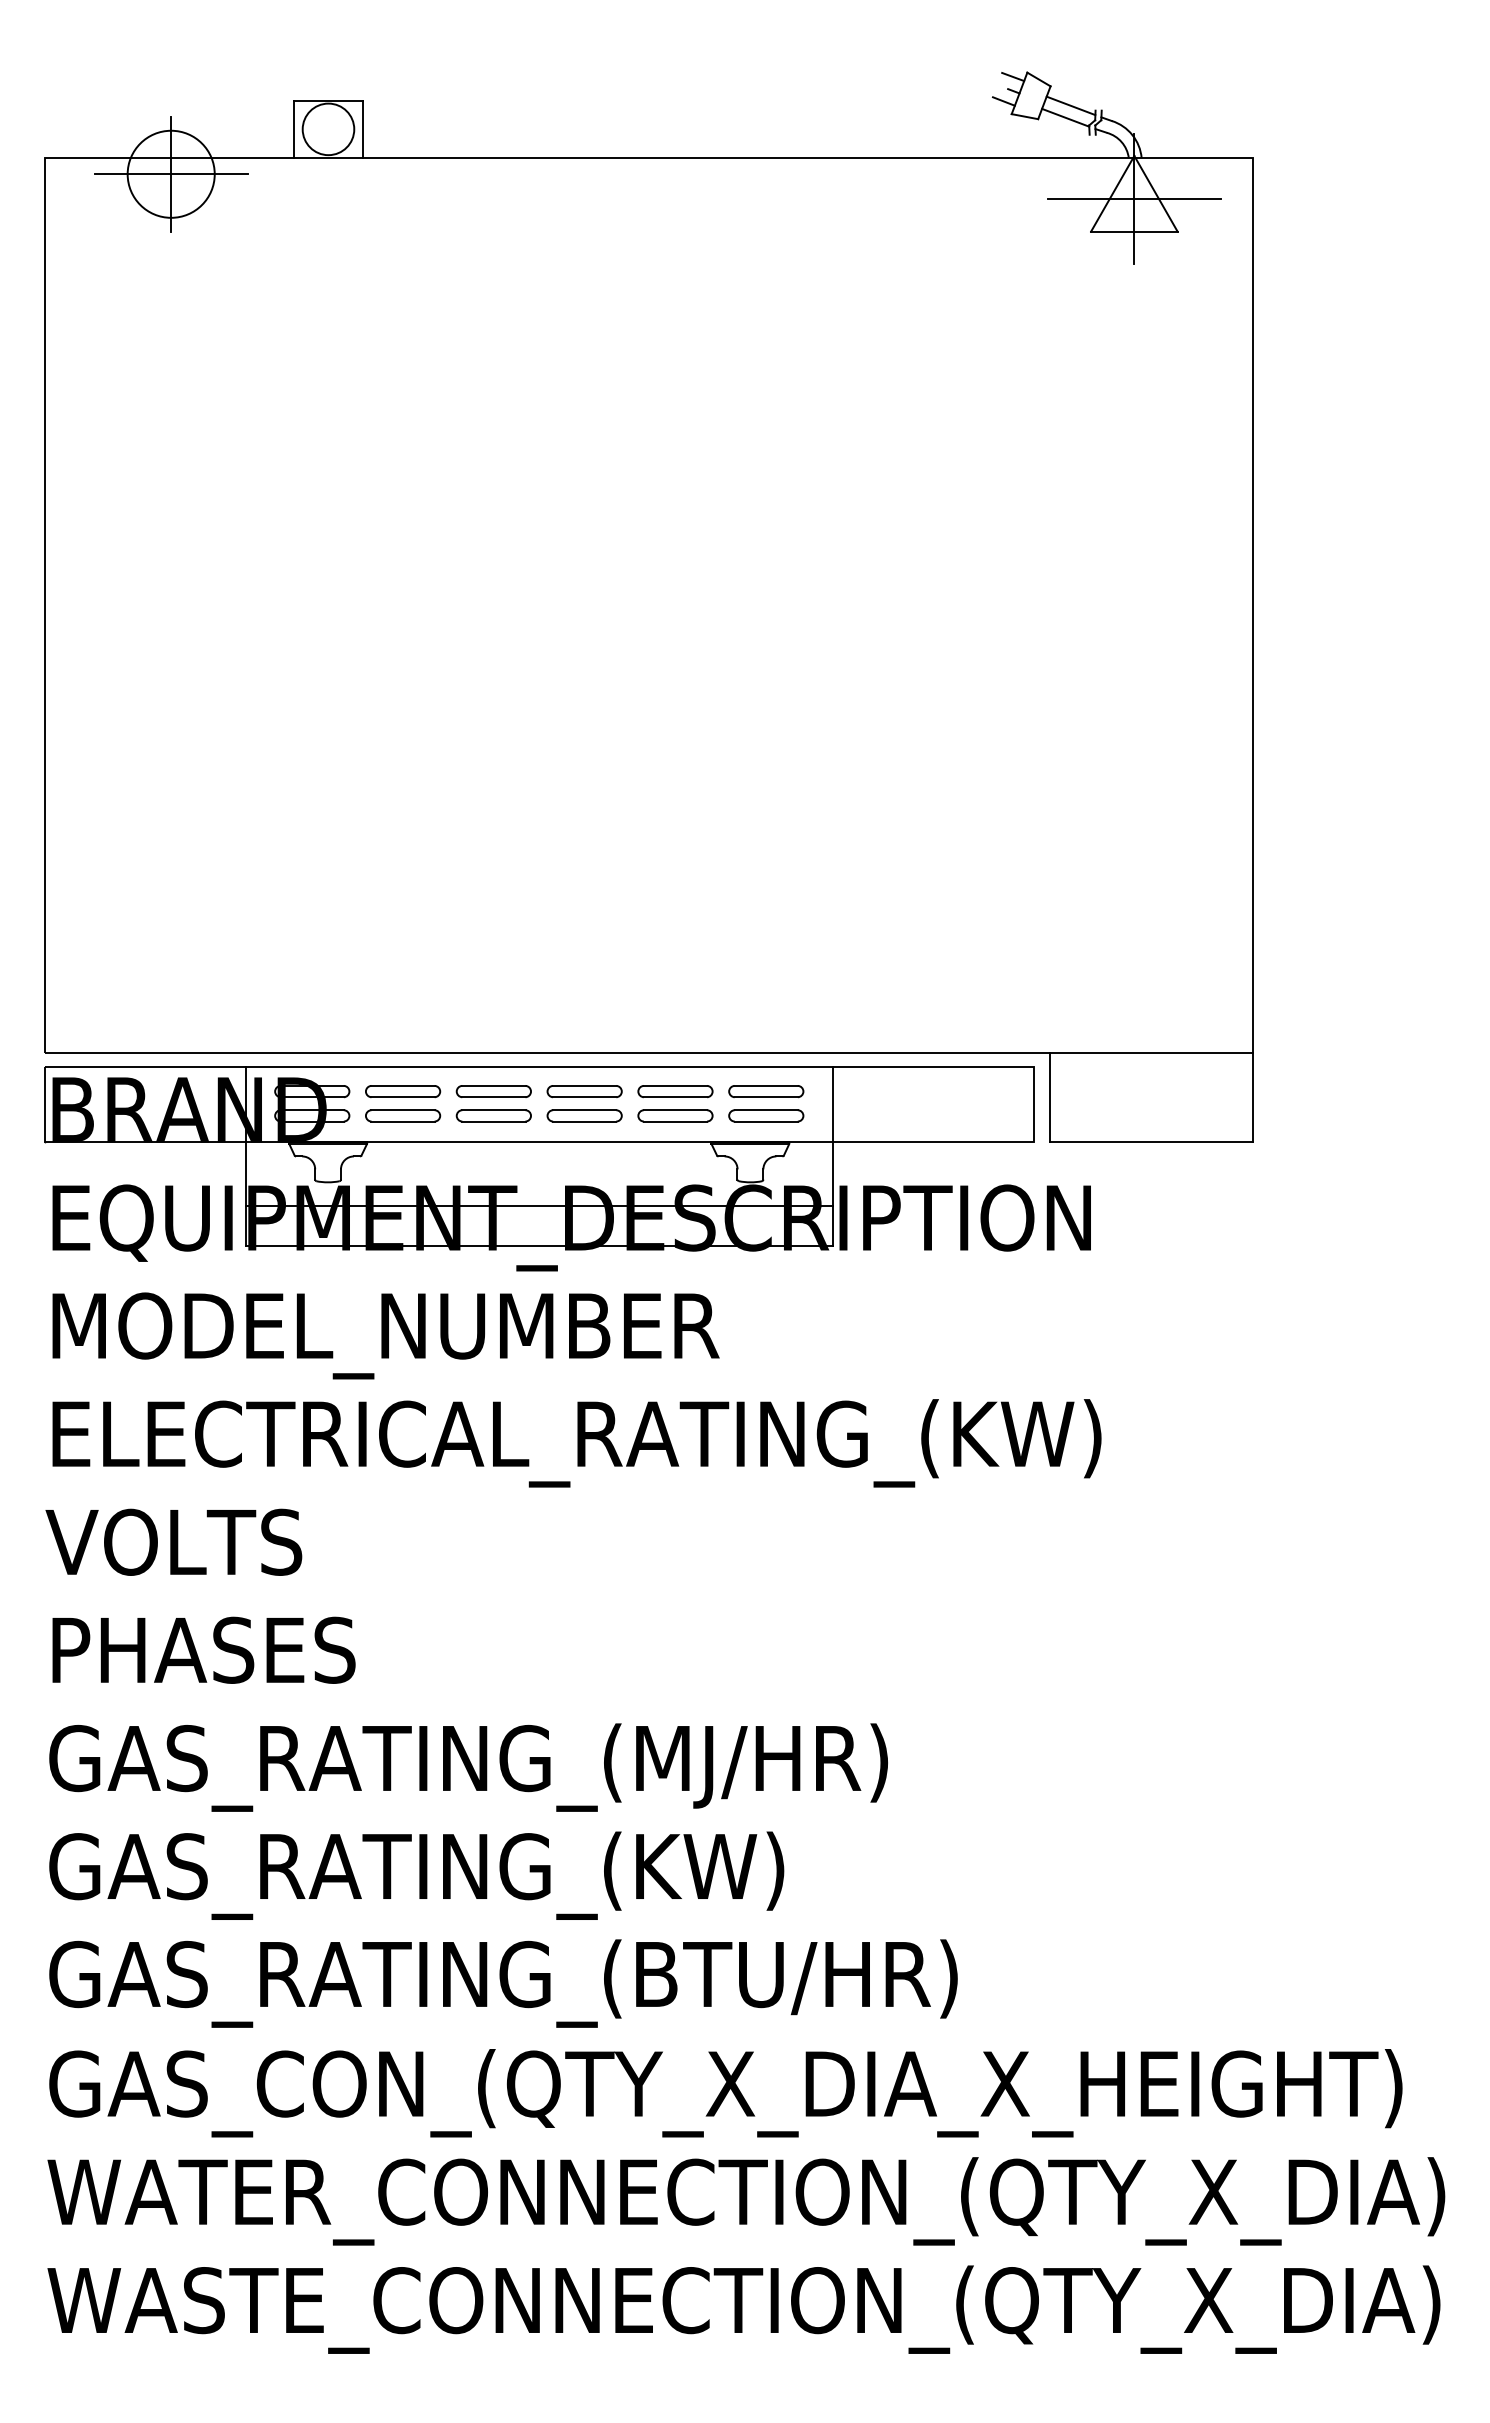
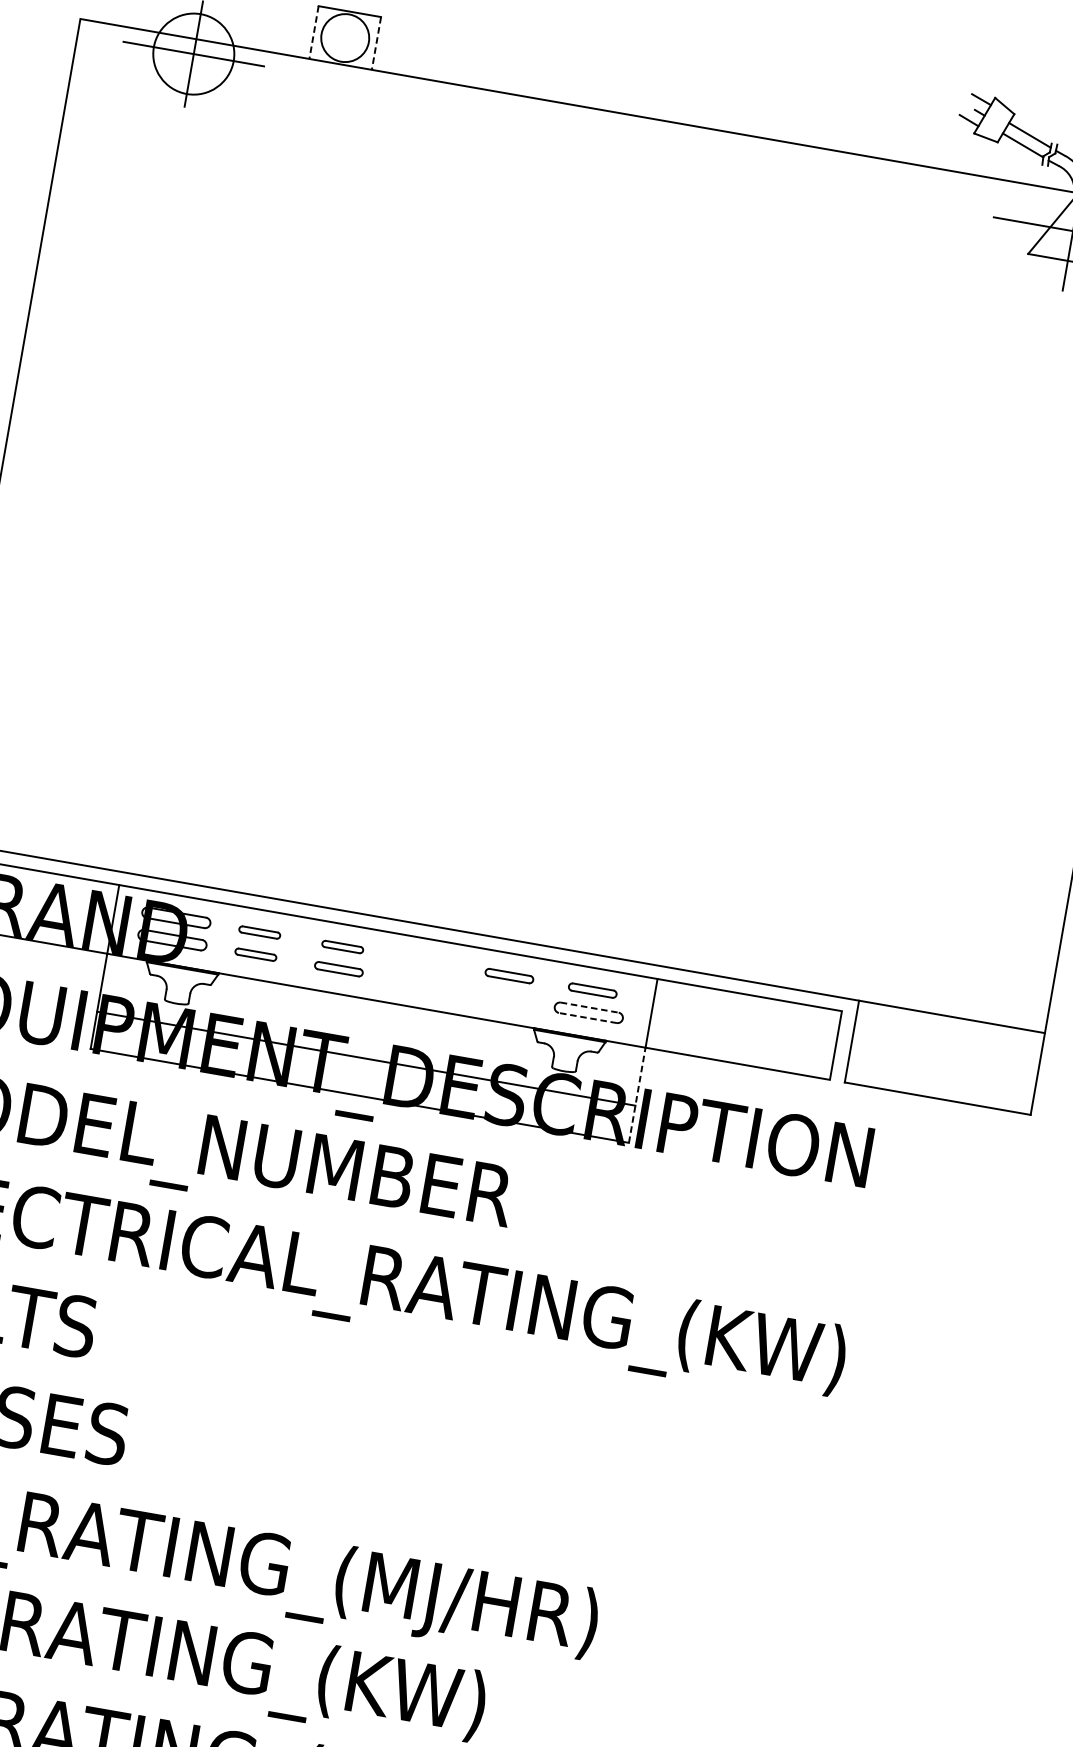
line: (294, 129) -> (314, 32), solid -> dashed
line: (362, 129) -> (376, 43), solid -> dashed
part: (403, 1091) -> (260, 932), size x0.6
part: (493, 1091) -> (342, 946), size x0.6
part: (584, 1091) -> (426, 961), removed
part: (675, 1091) -> (509, 975), size x0.7
part: (766, 1091) -> (592, 990), size x0.7
line: (766, 1110) -> (589, 1007), solid -> dashed
part: (403, 1115) -> (256, 954), size x0.6
part: (493, 1115) -> (338, 968), size x0.7
part: (584, 1115) -> (422, 983), removed
part: (675, 1115) -> (505, 997), removed
line: (766, 1121) -> (588, 1018), solid -> dashed
line: (832, 1194) -> (636, 1095), solid -> dashed

